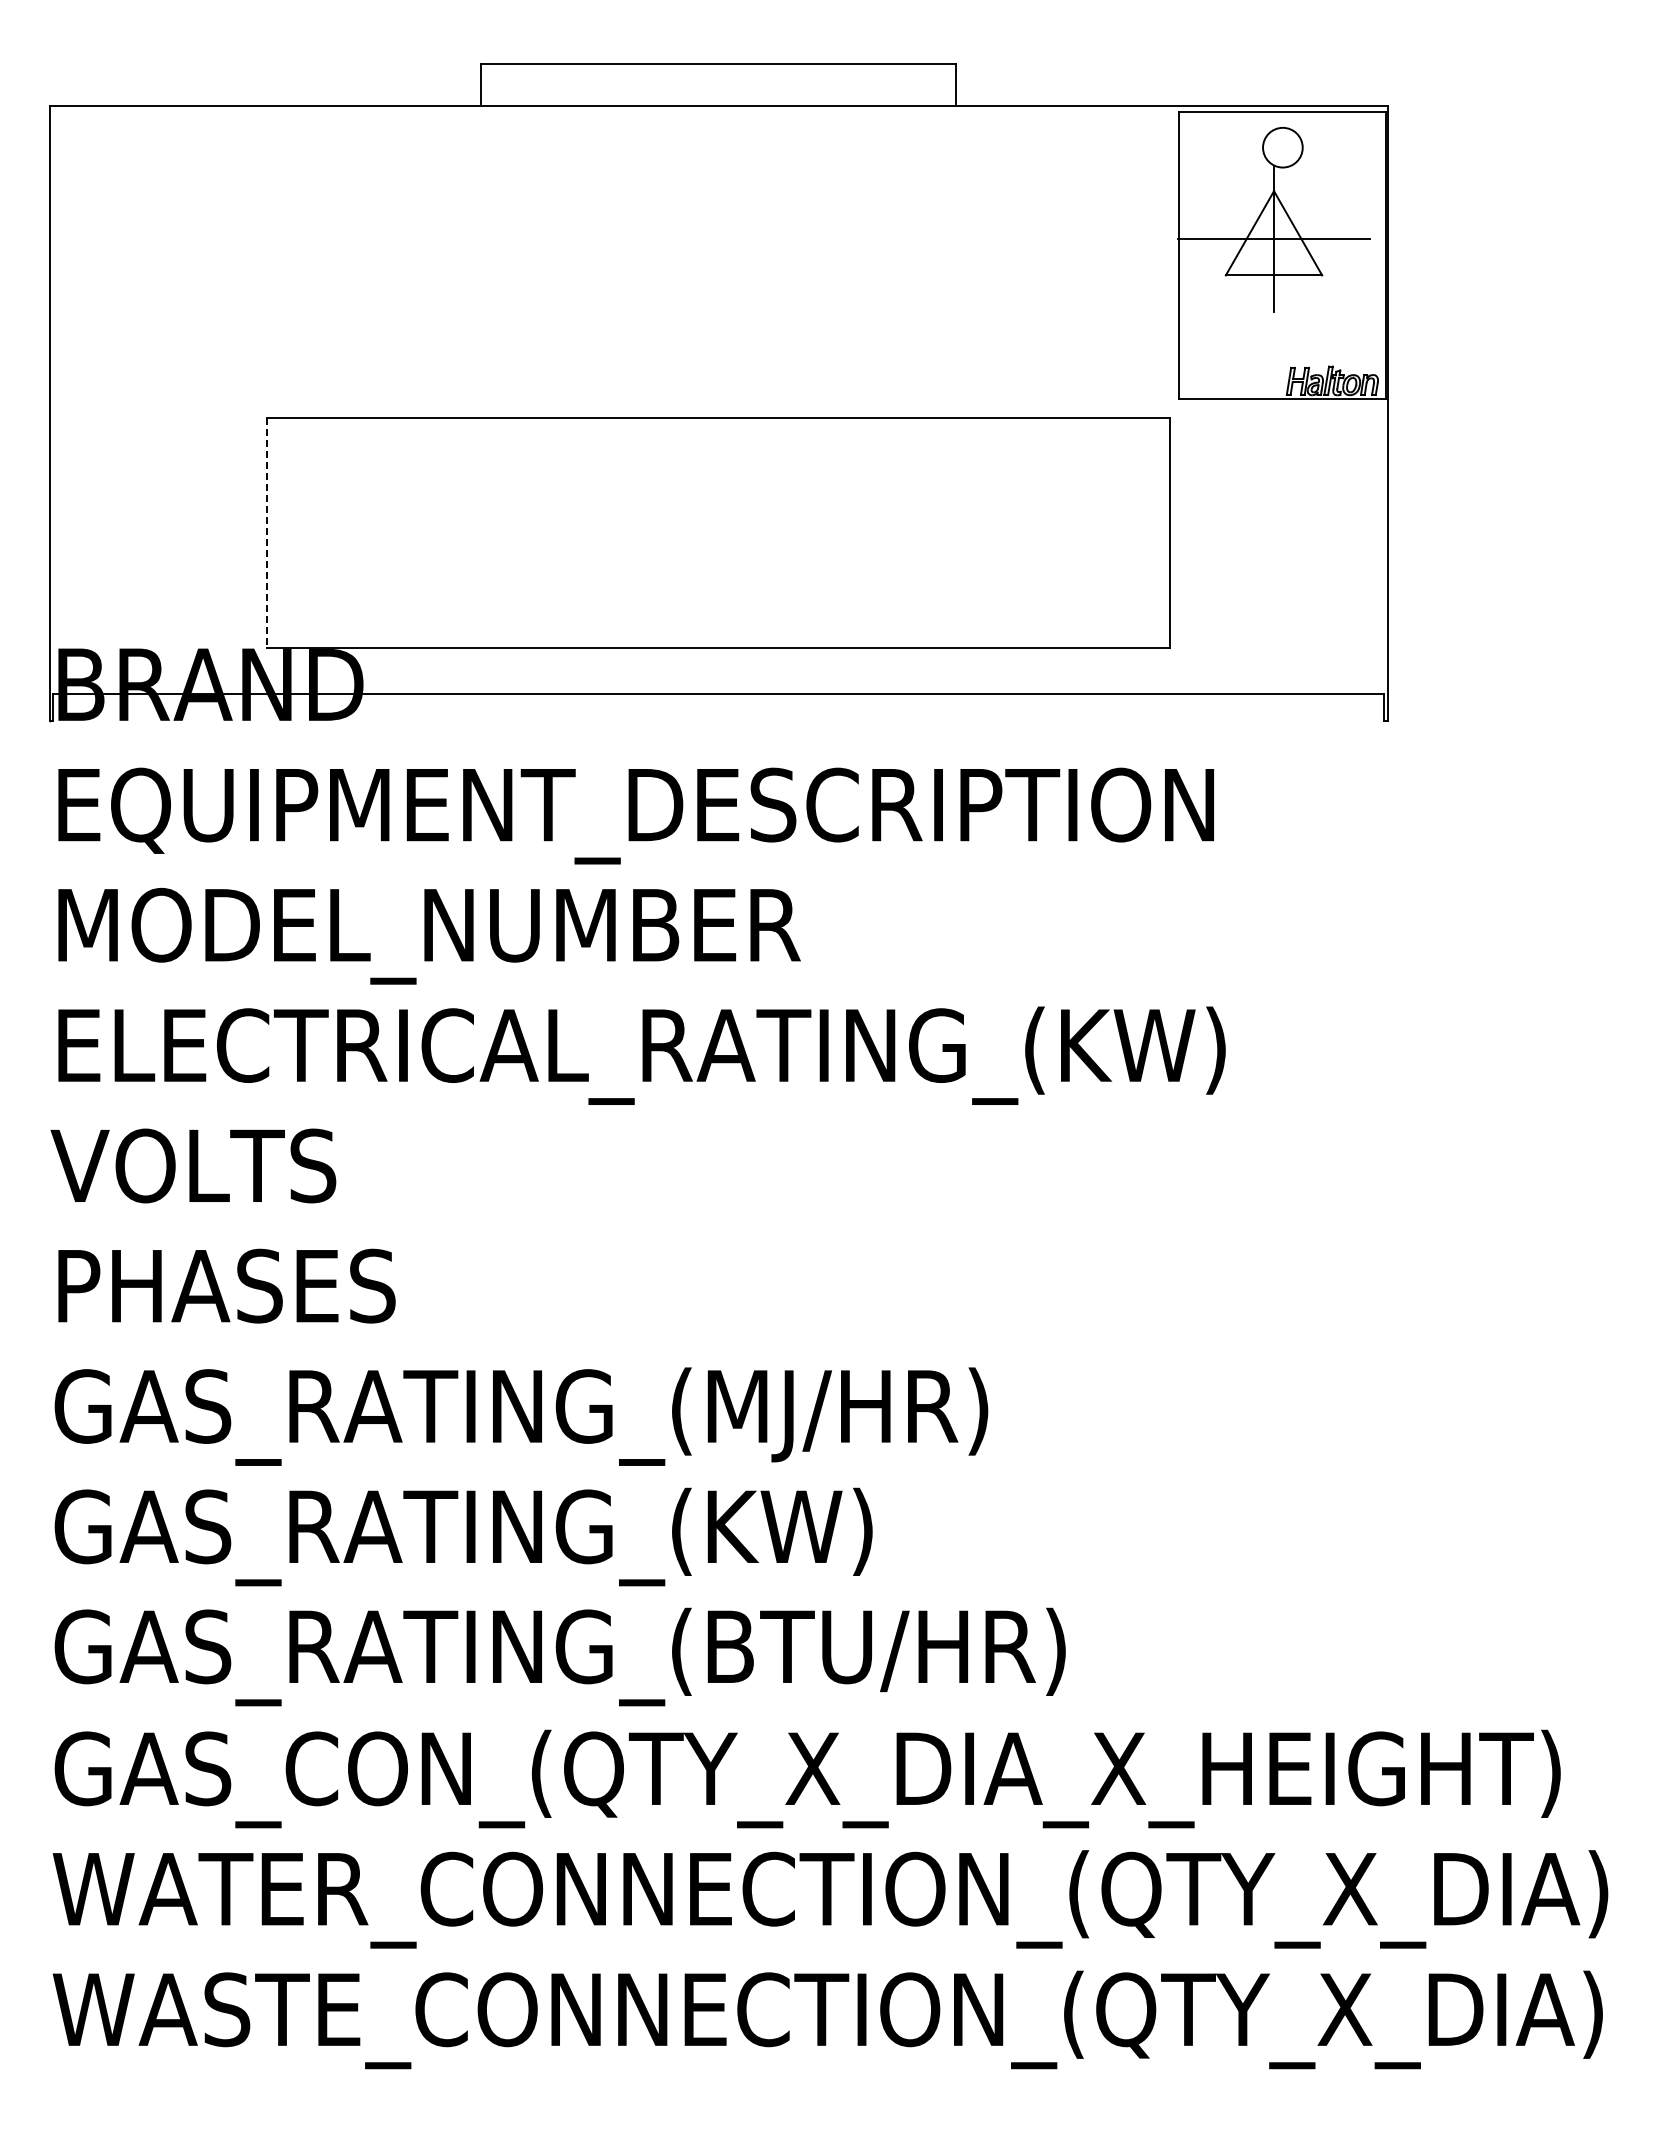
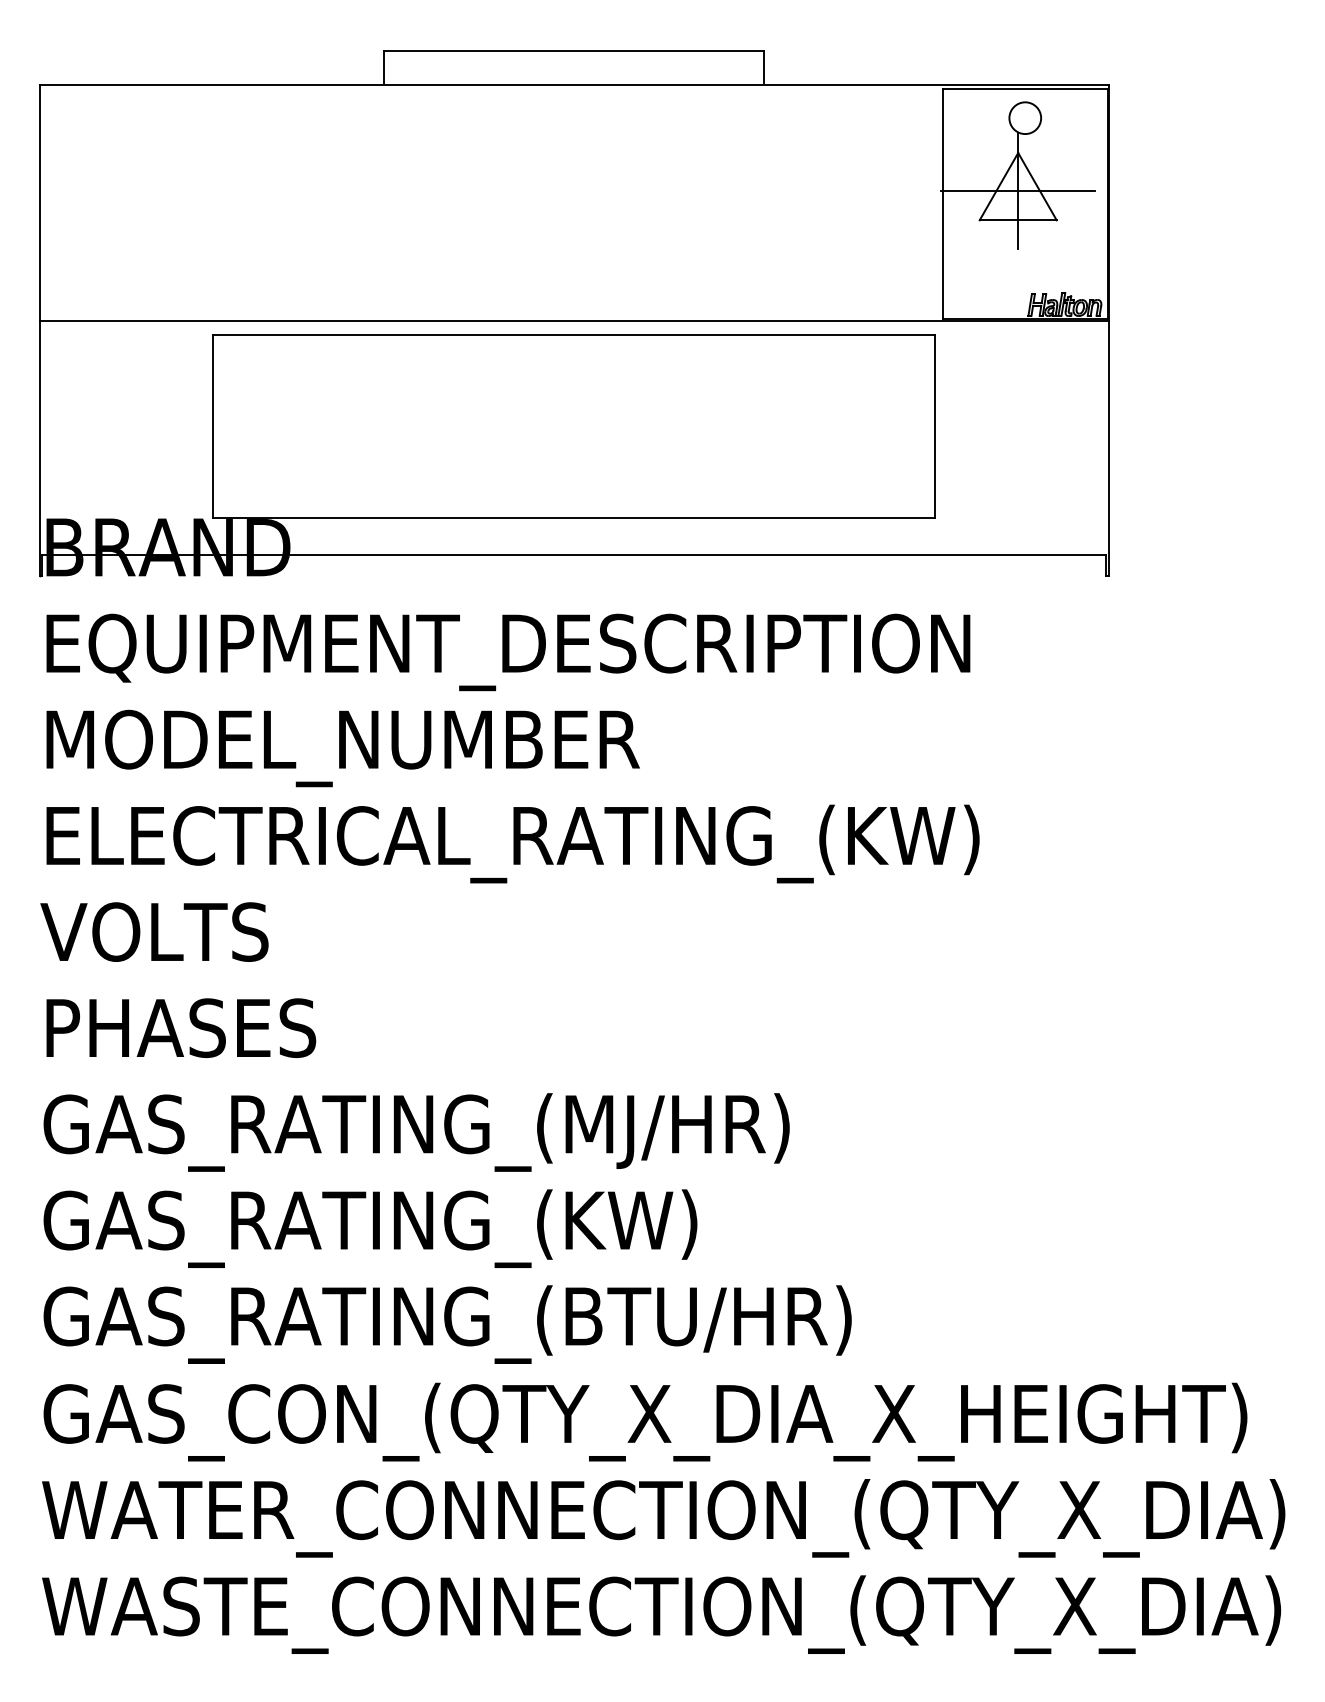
line: (718, 401) -> (574, 321), added
line: (266, 533) -> (212, 426), dashed -> solid

